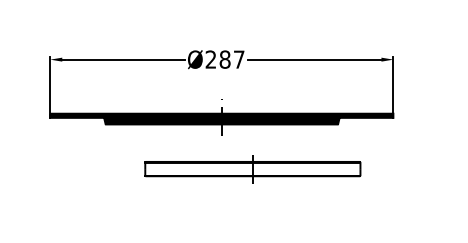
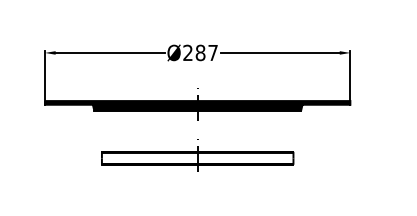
part: (252, 169) -> (197, 158), moved

